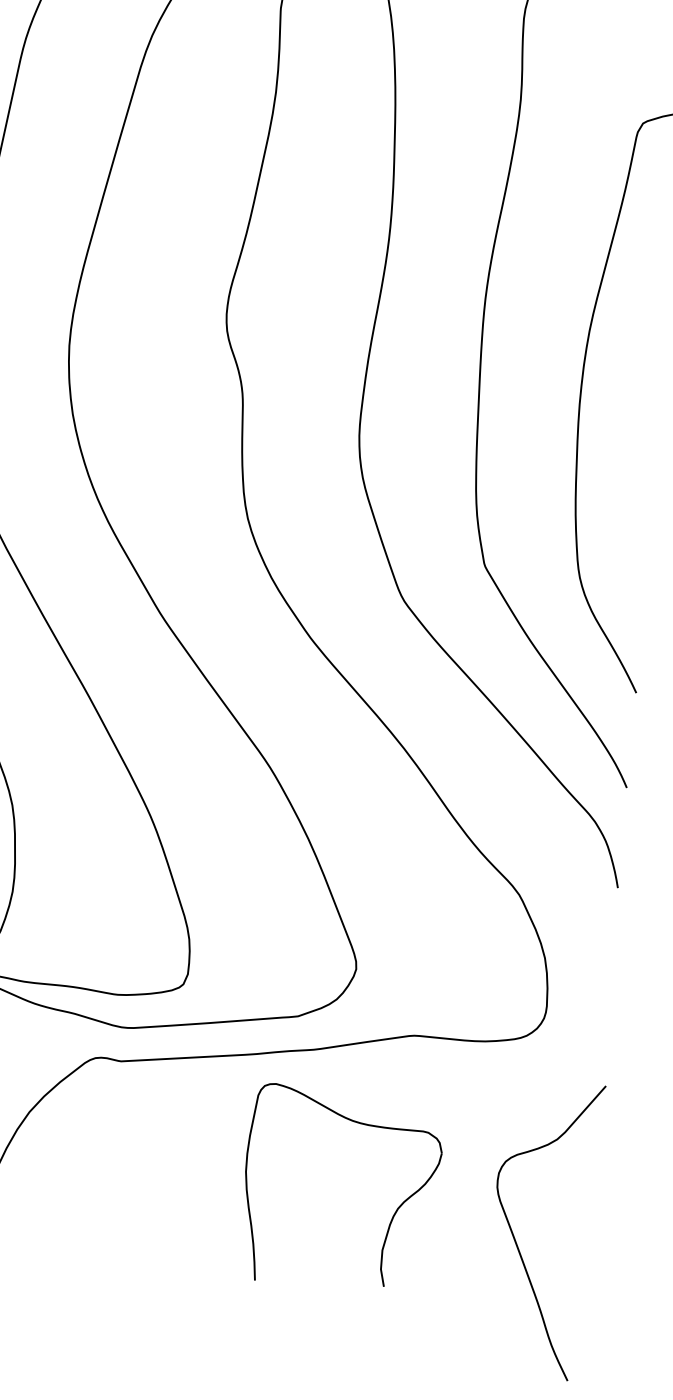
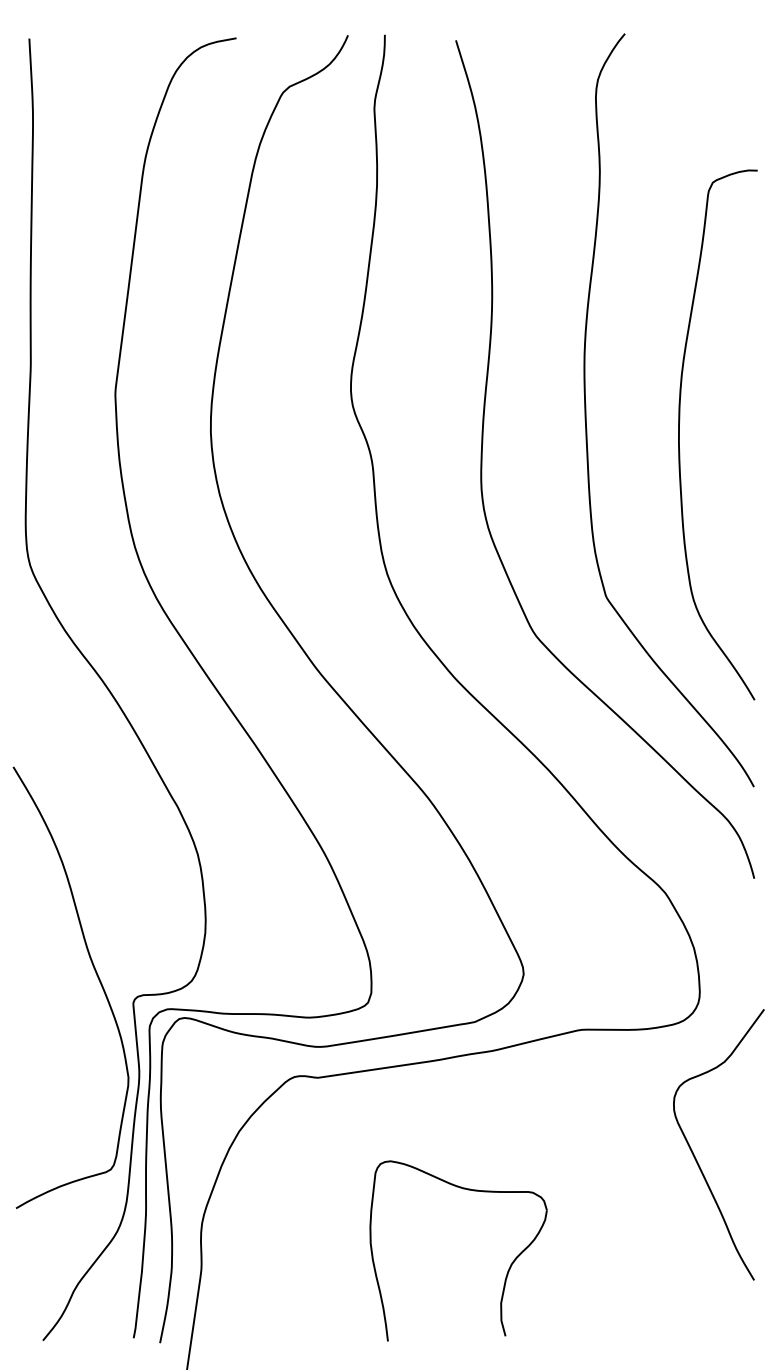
part: (392, 1215) -> (507, 1270), moved
curve: (516, 1239) -> (695, 1156), moved

